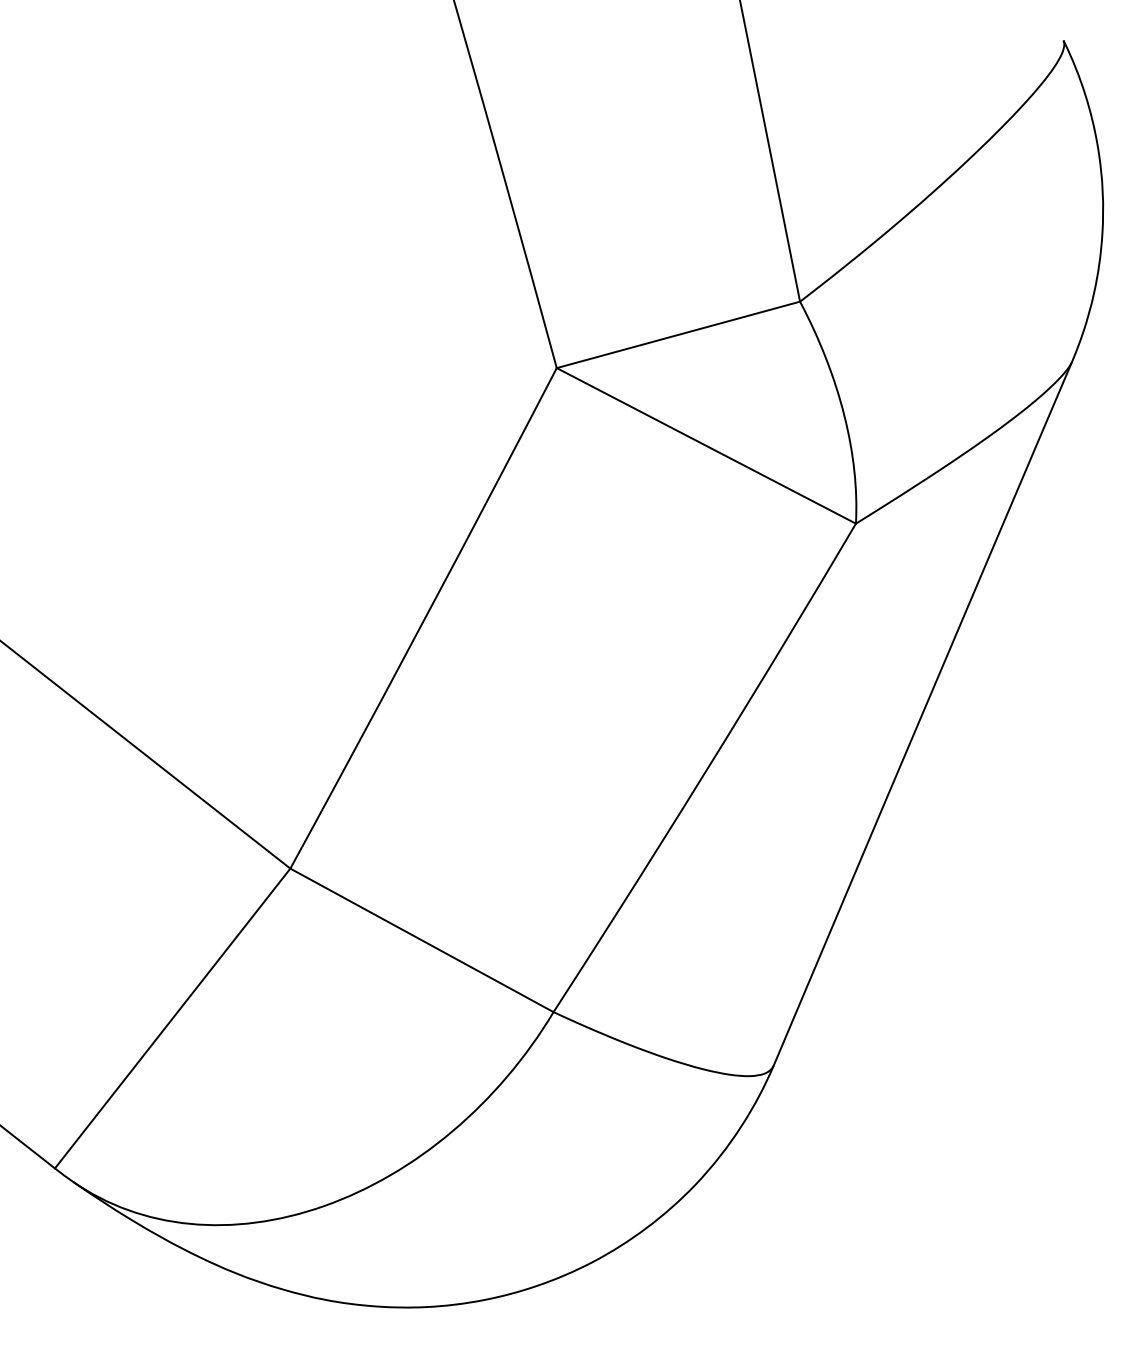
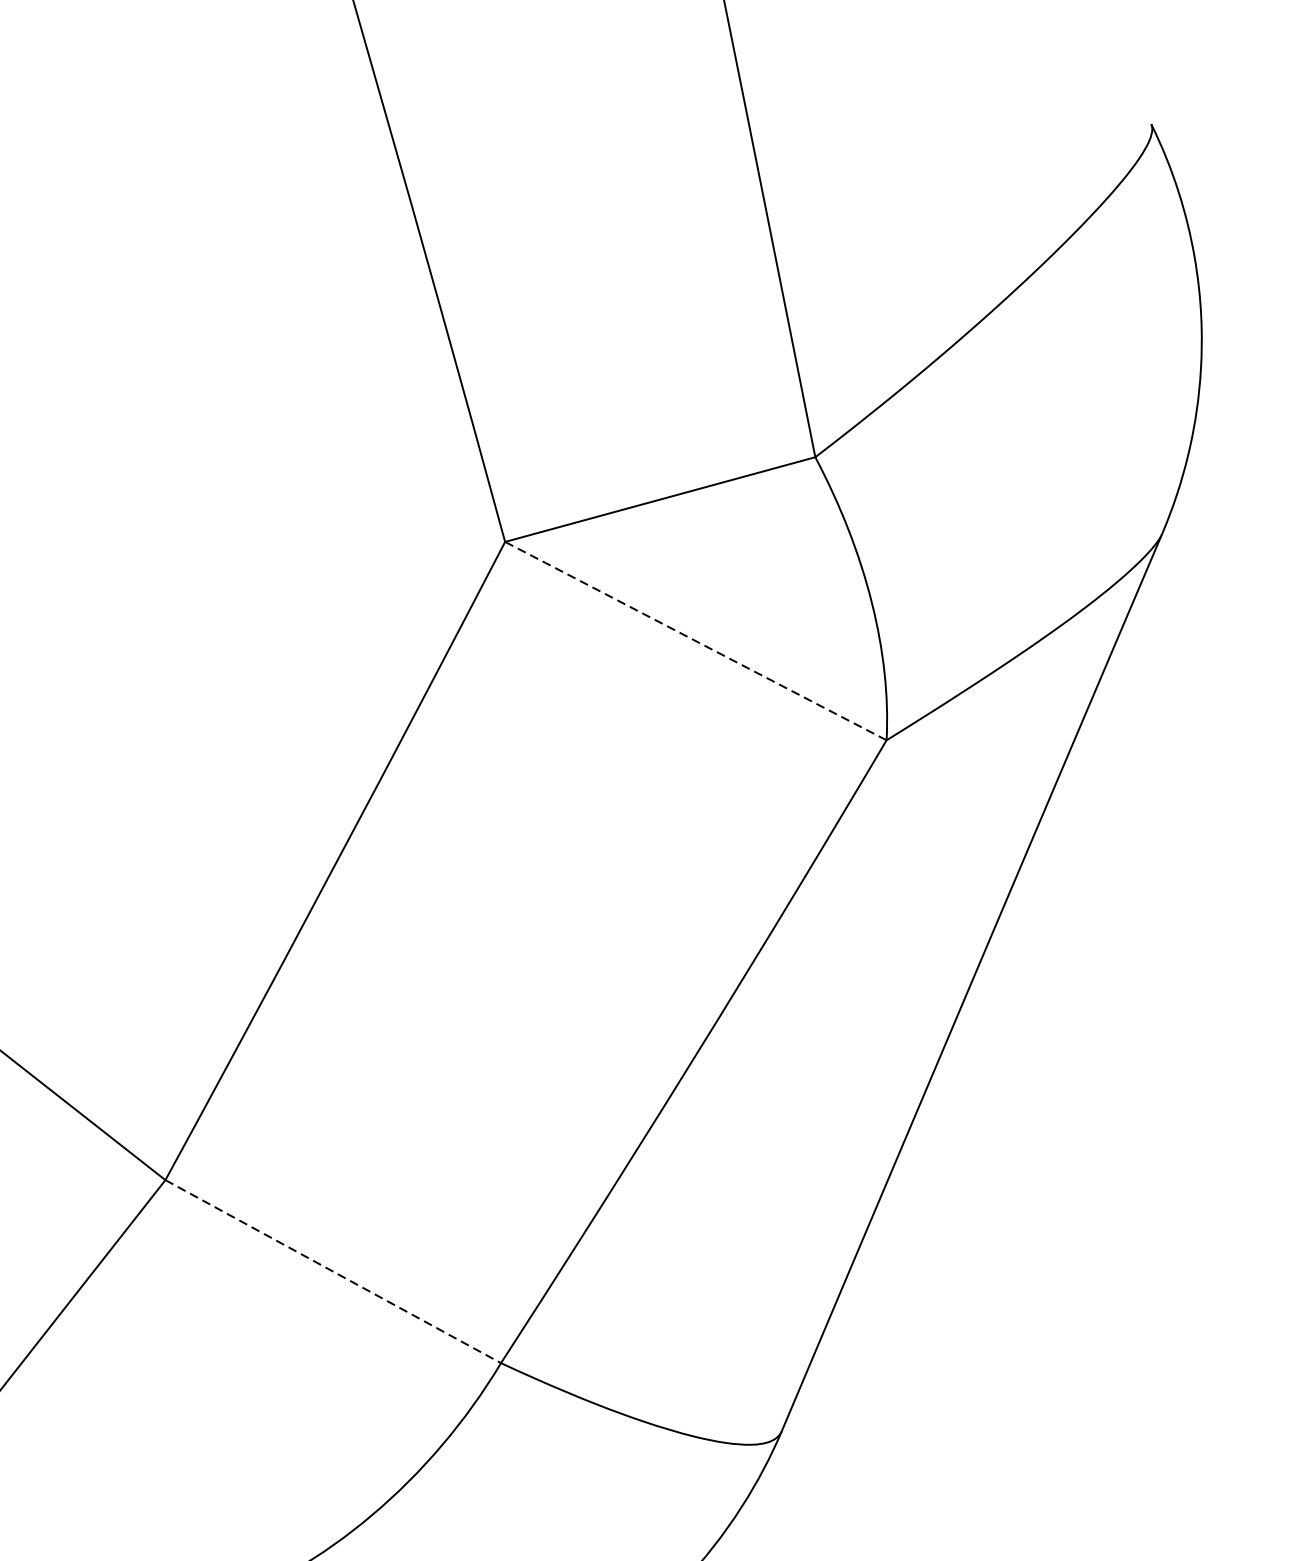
line: (706, 445) -> (696, 640), solid -> dashed
line: (421, 940) -> (332, 1271), solid -> dashed

